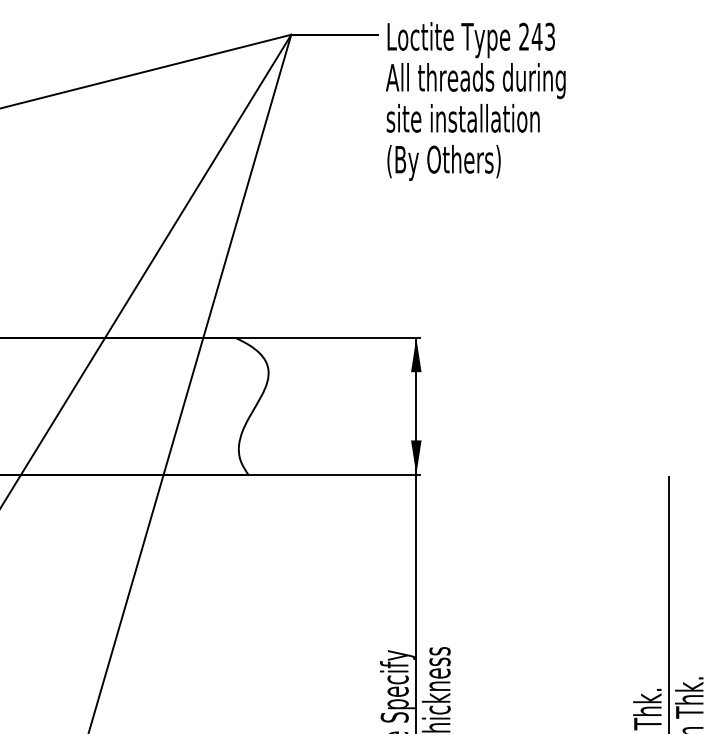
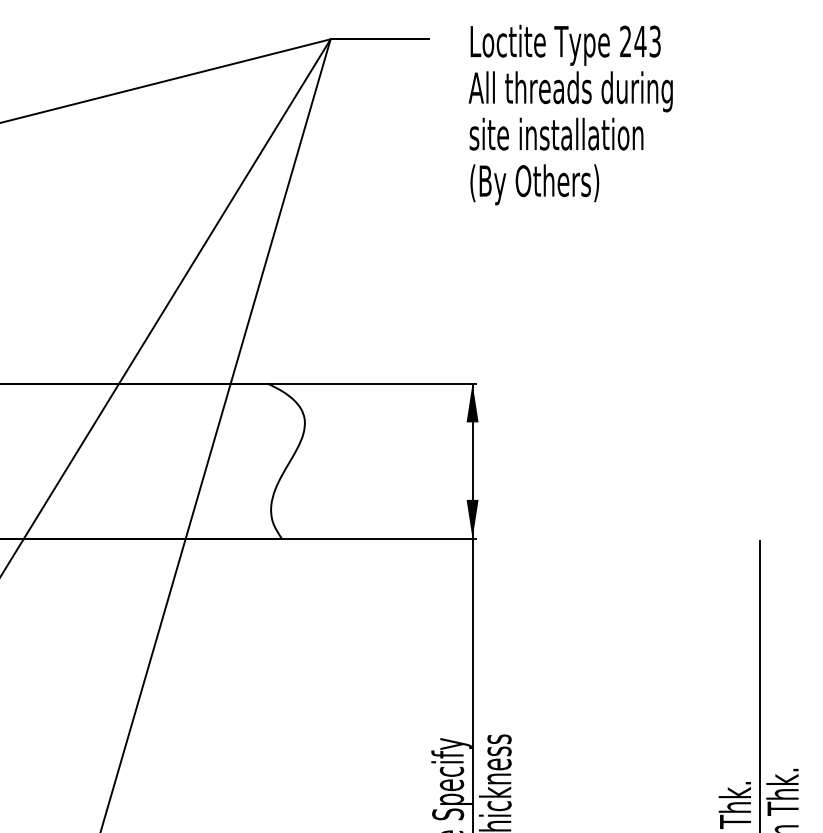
text: (475, 101) -> (570, 115), moved

